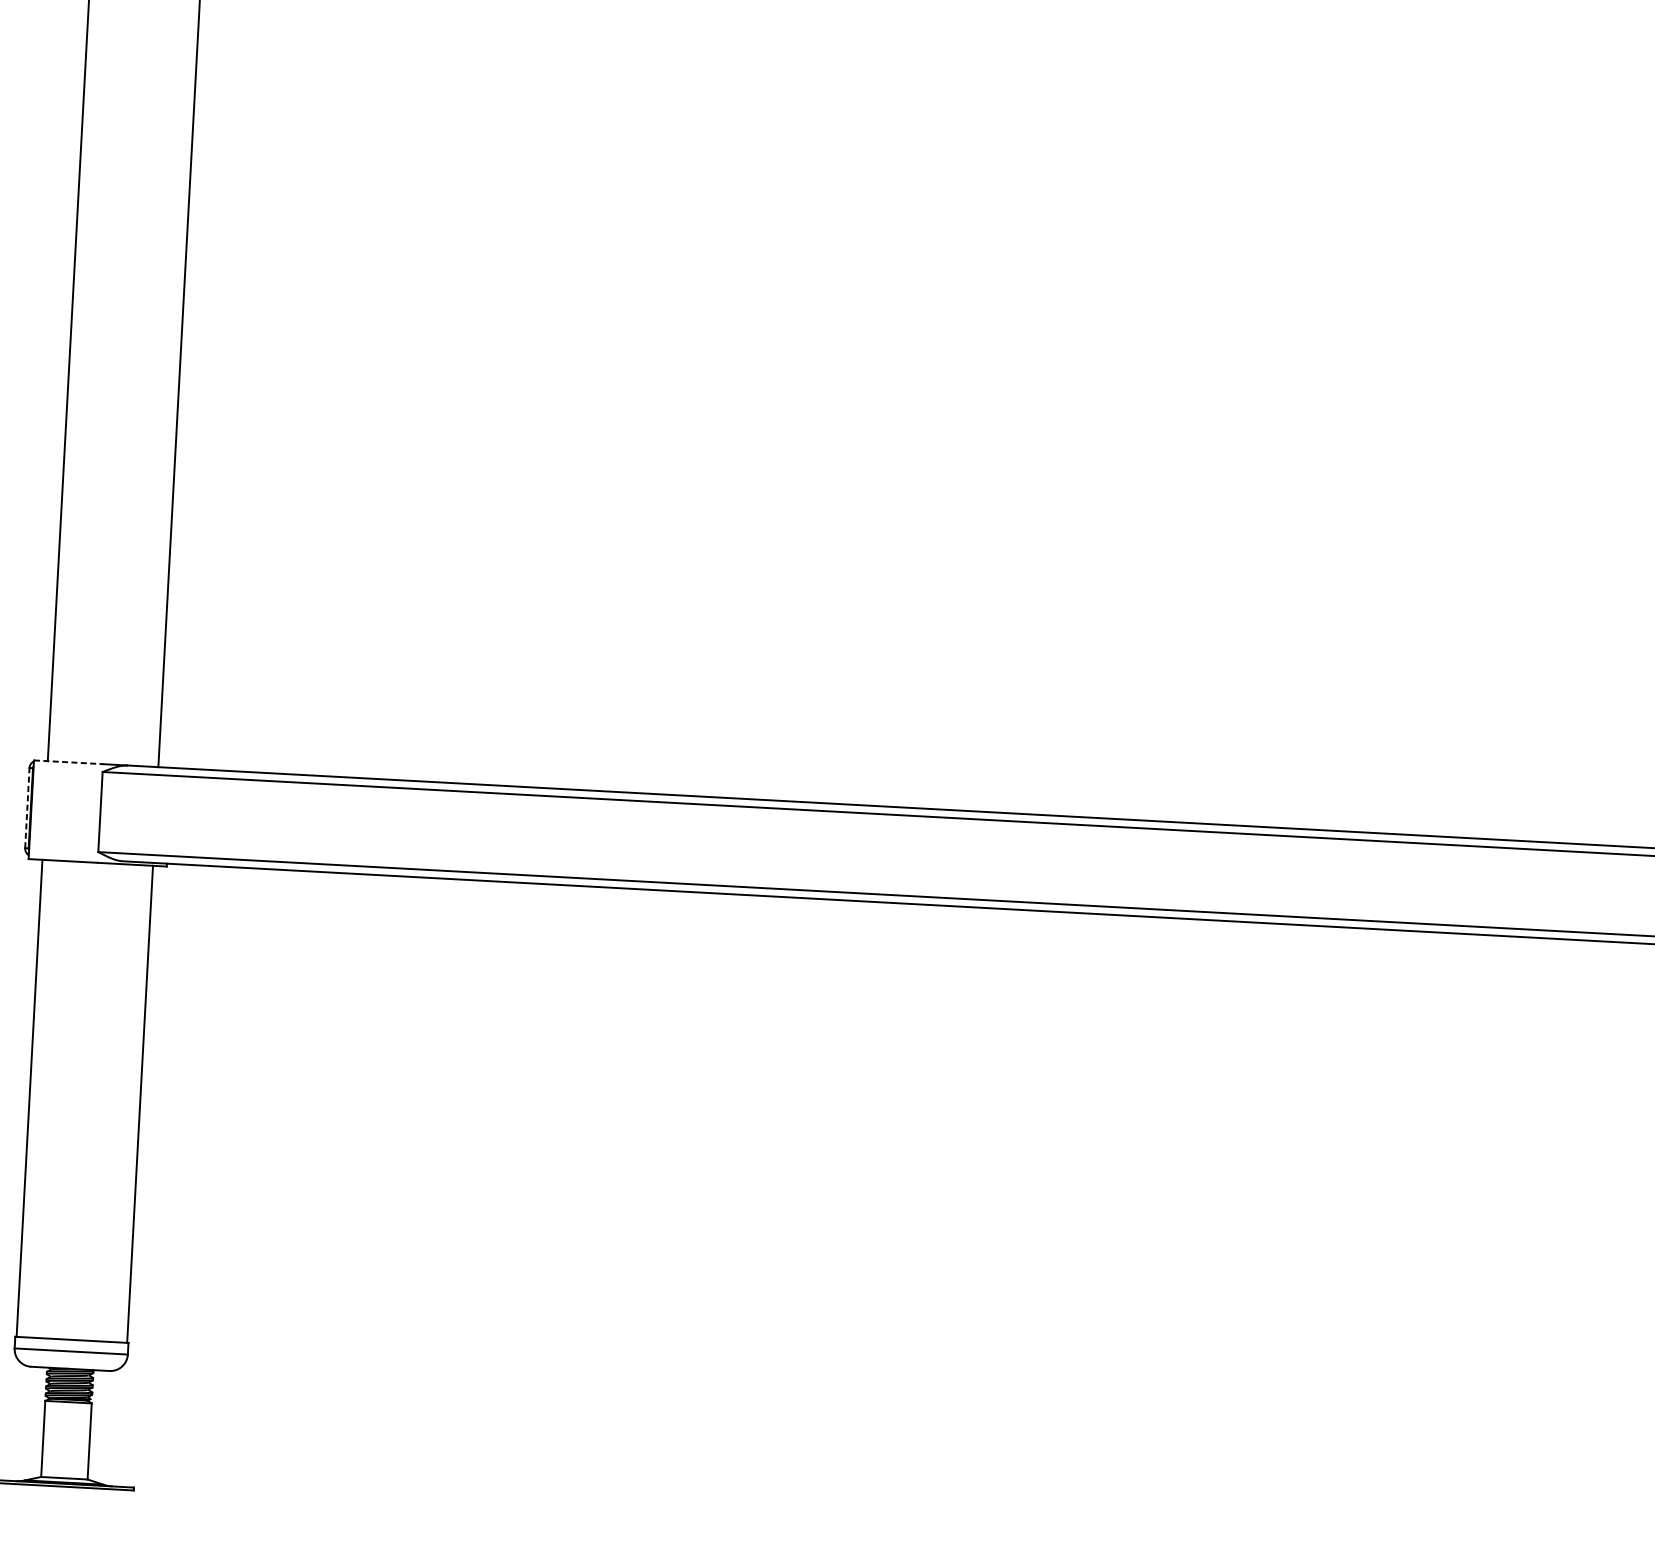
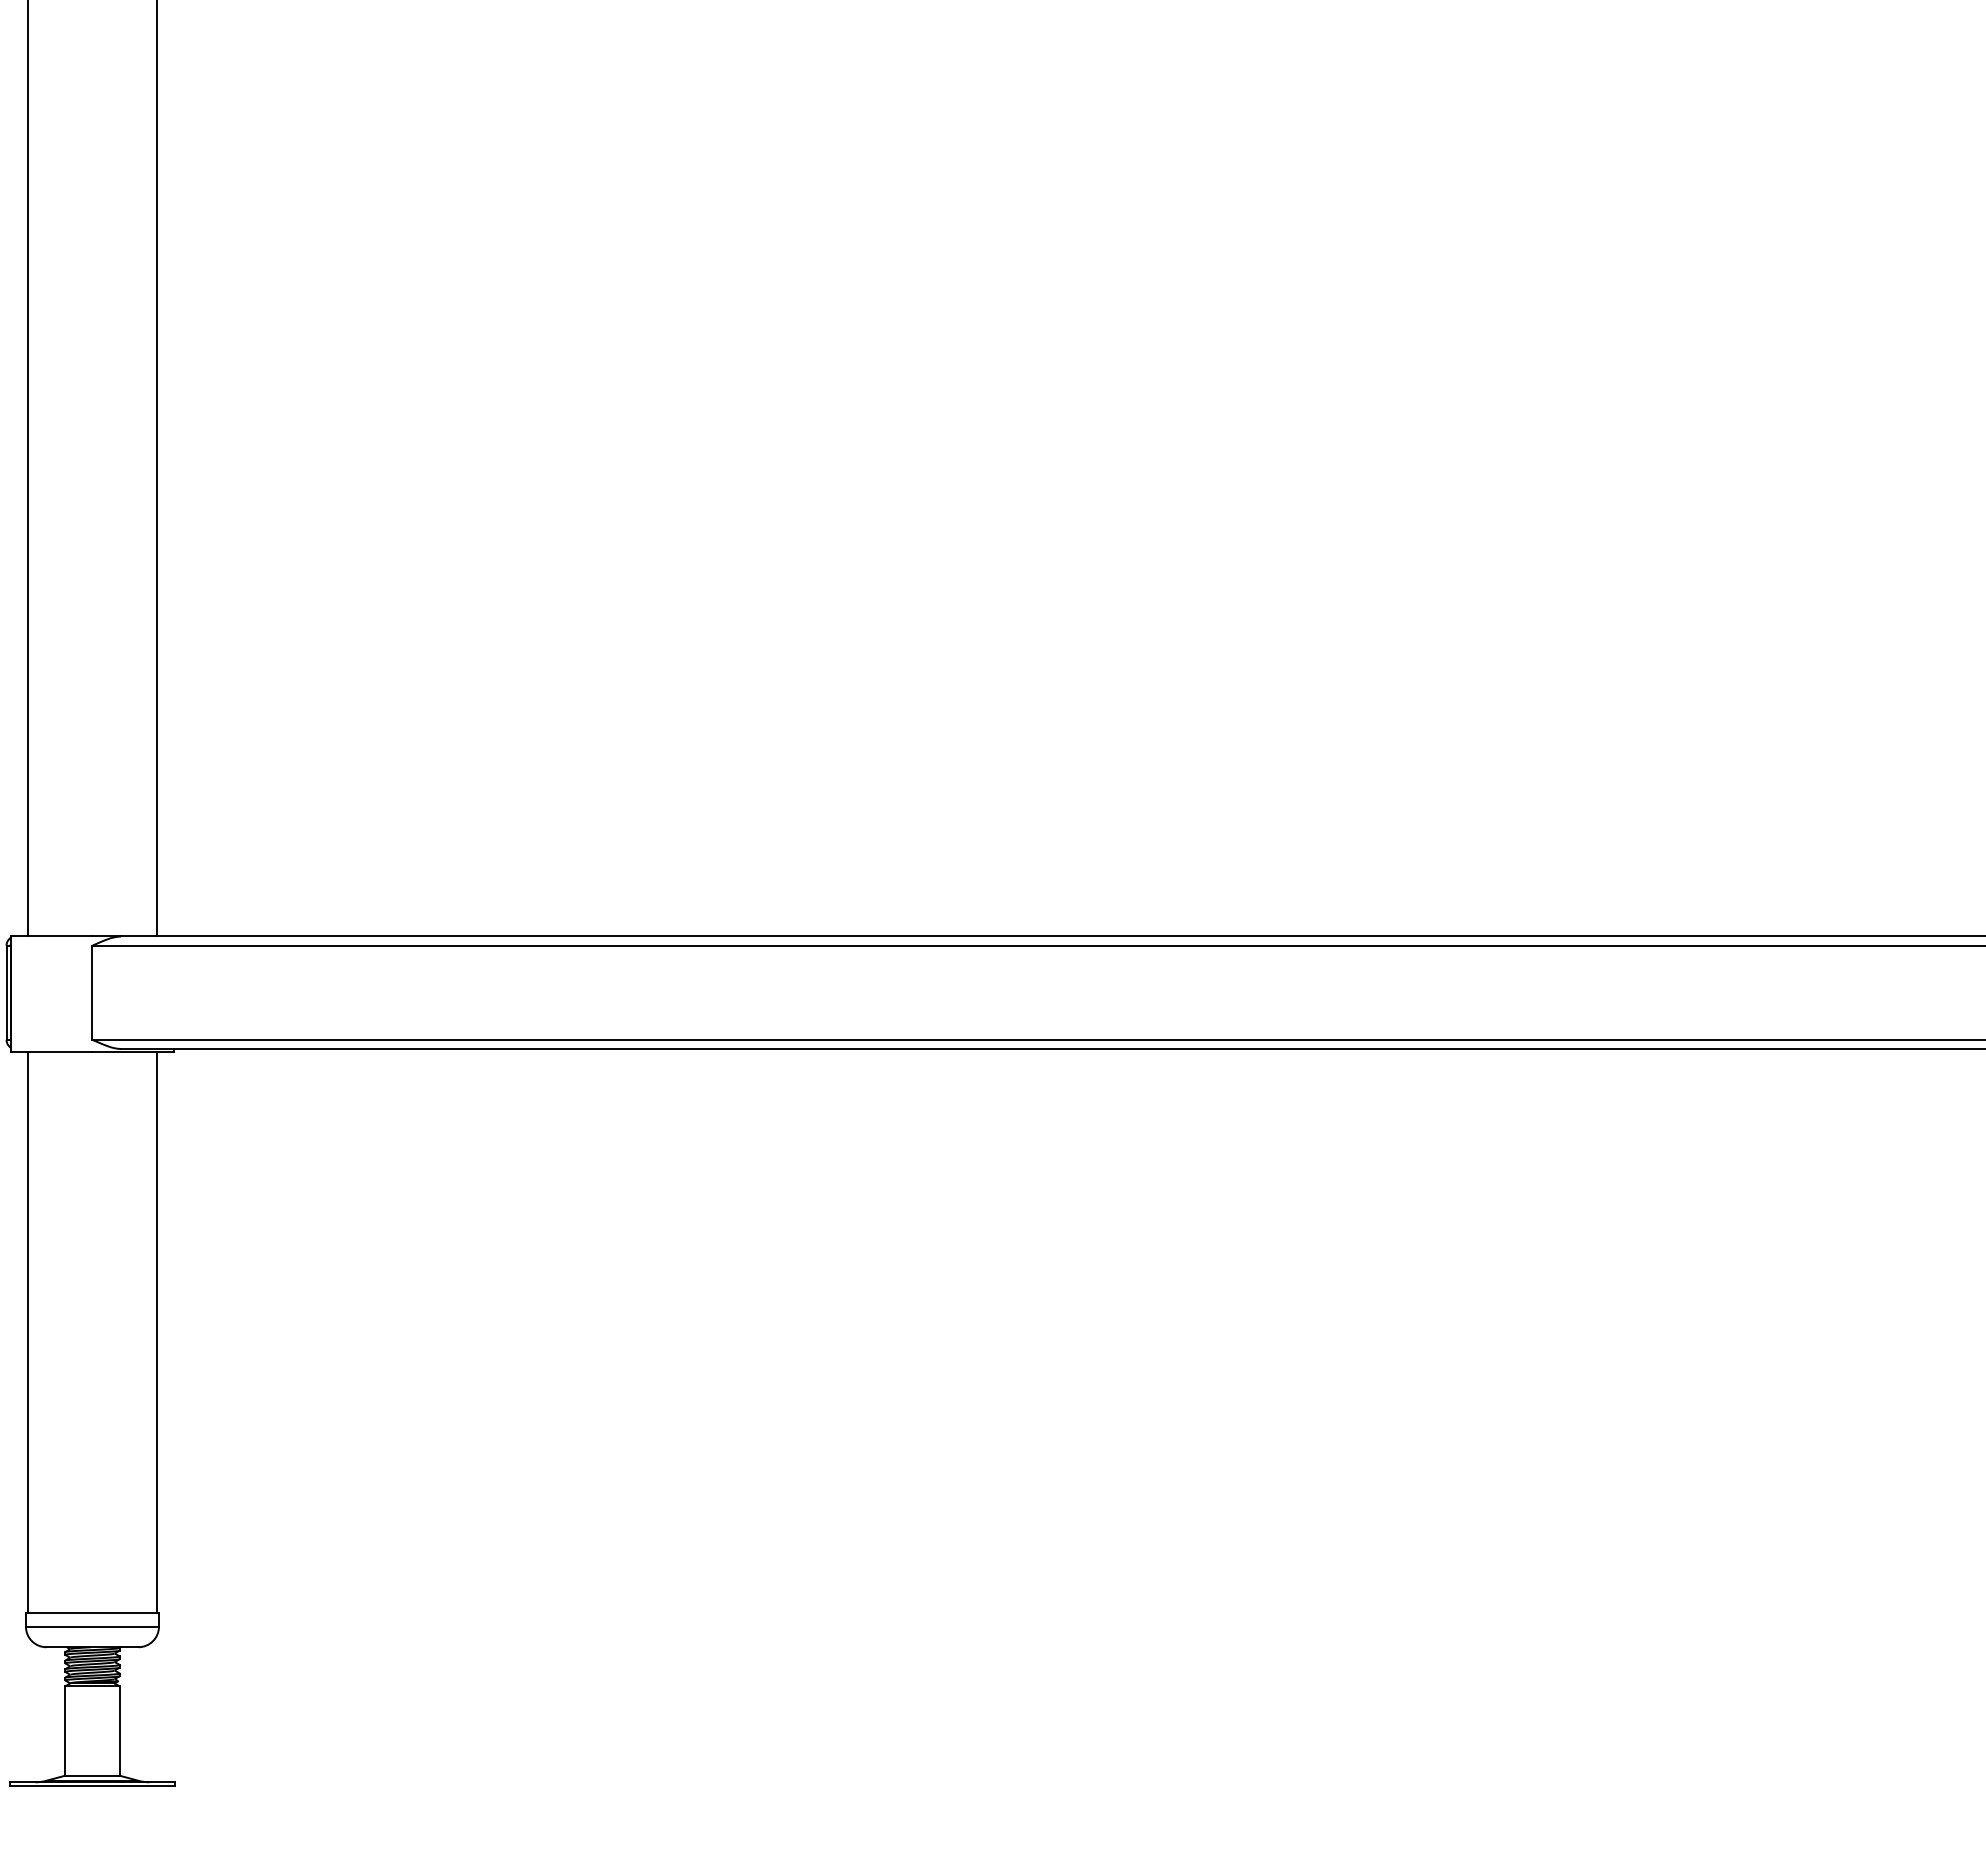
line: (68, 762) -> (51, 936), dashed -> solid
line: (27, 807) -> (6, 992), dashed -> solid

